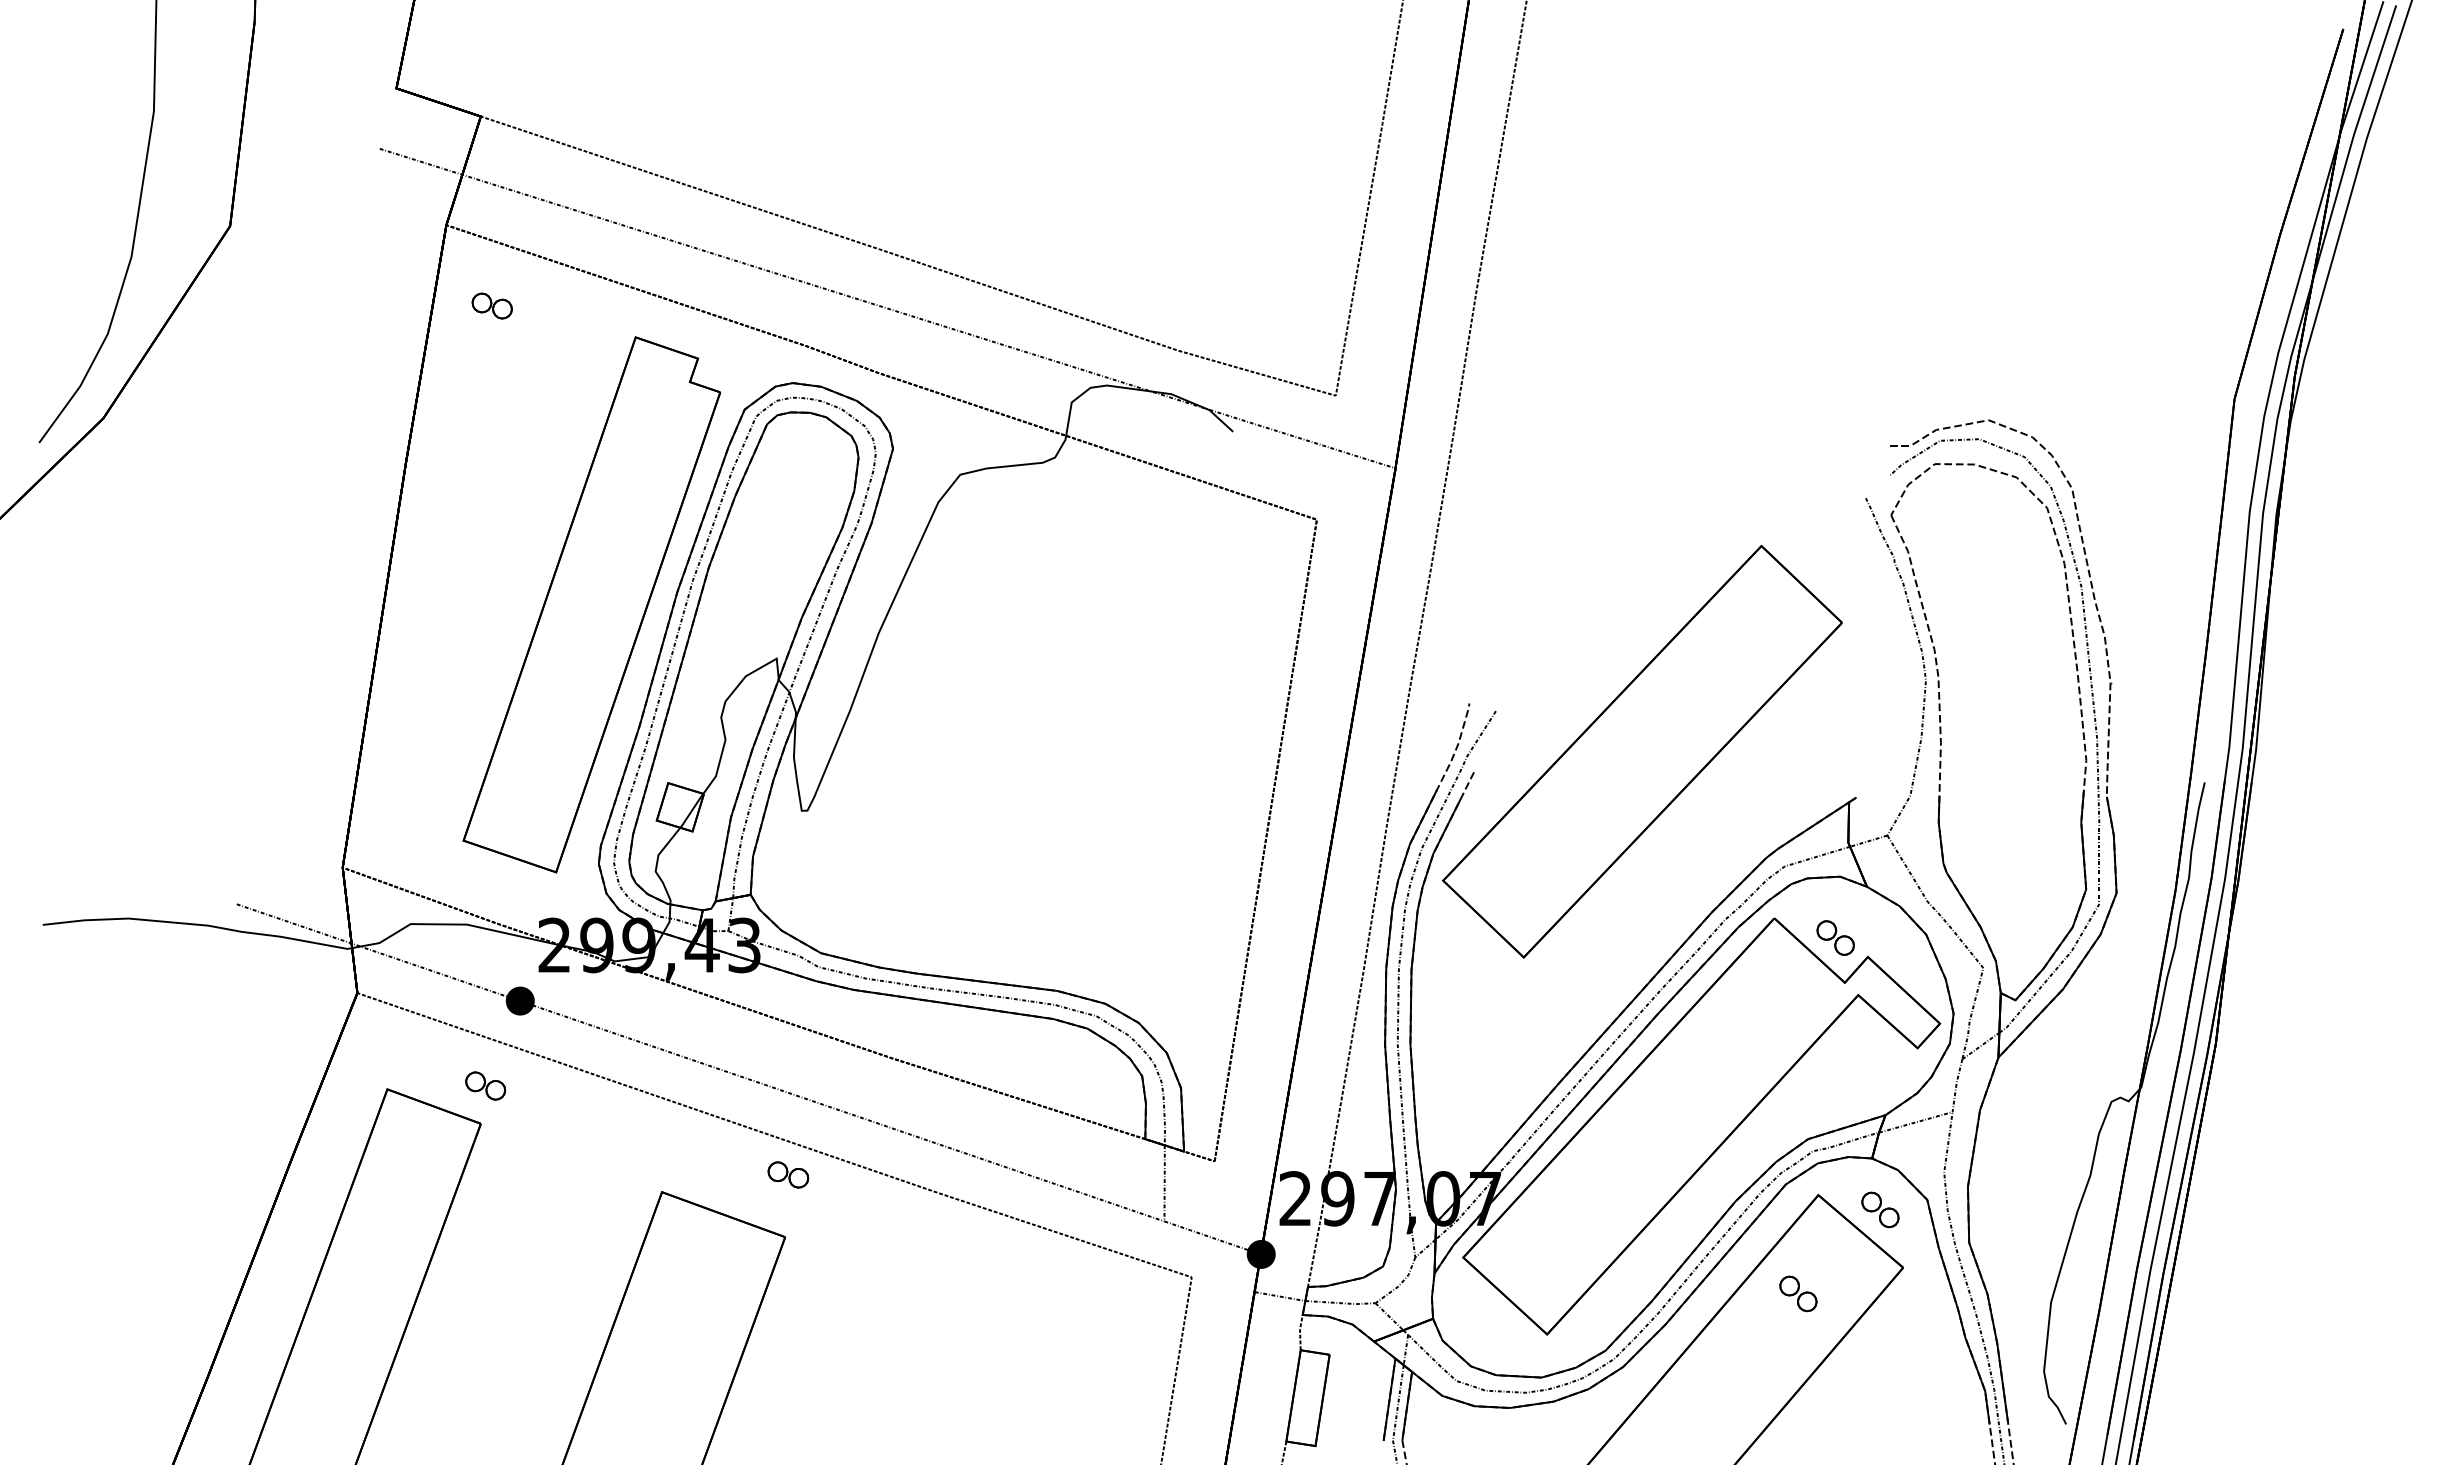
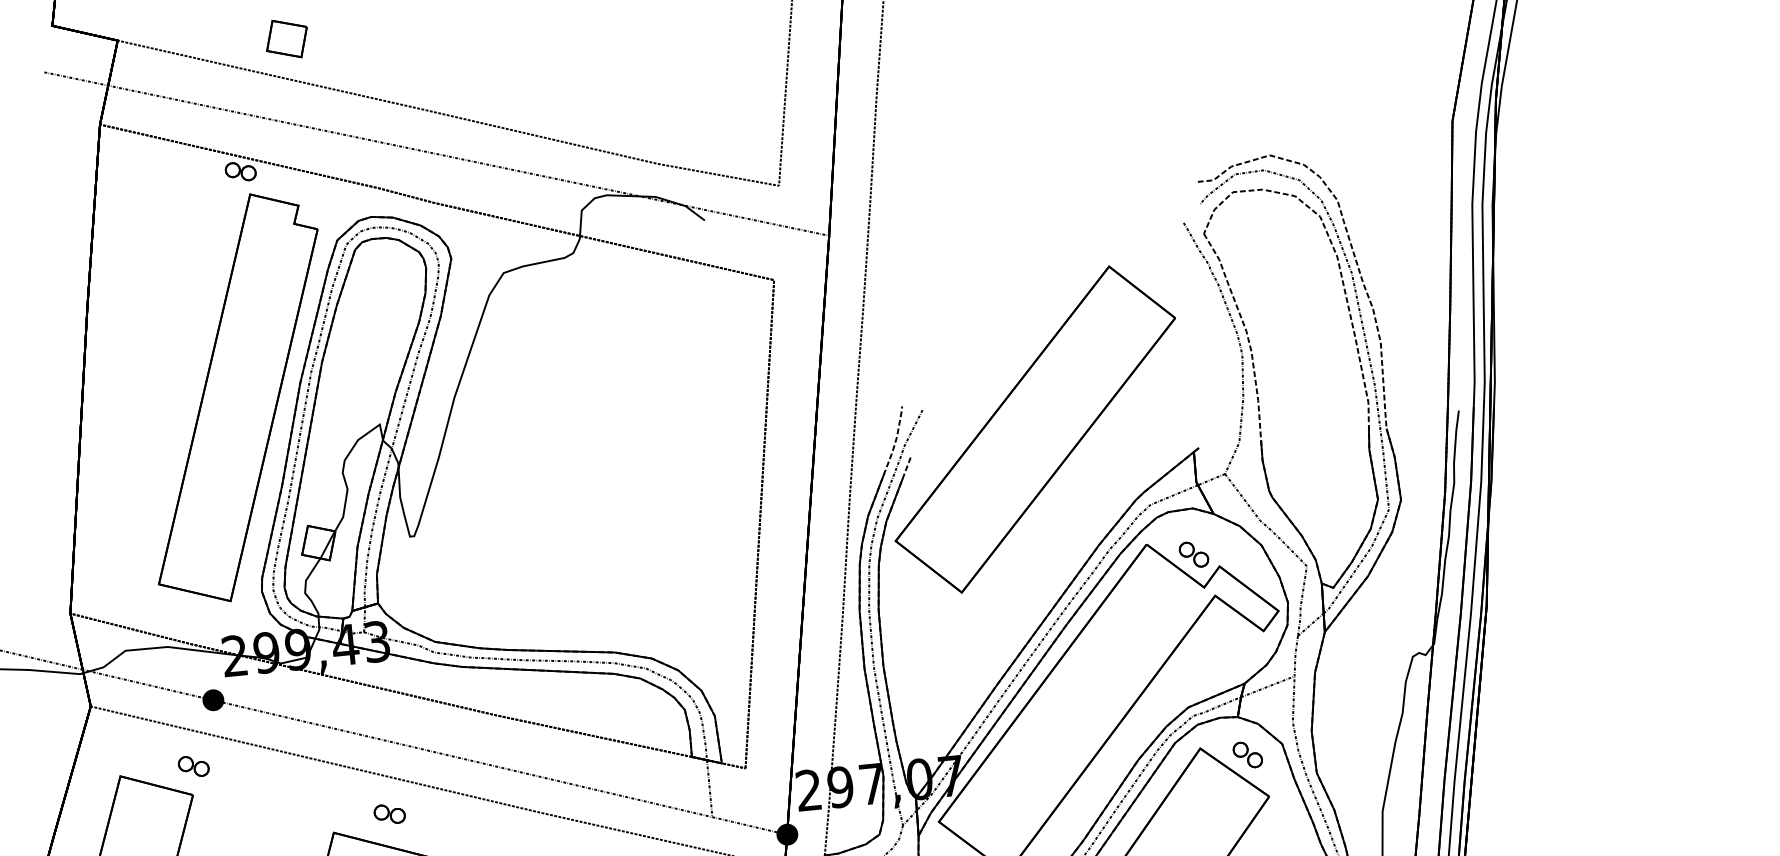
part: (704, 136) -> (286, 38), added
part: (491, 305) -> (240, 171), moved
part: (788, 1174) -> (389, 813), moved
part: (1798, 1293) -> (1192, 823), removed

